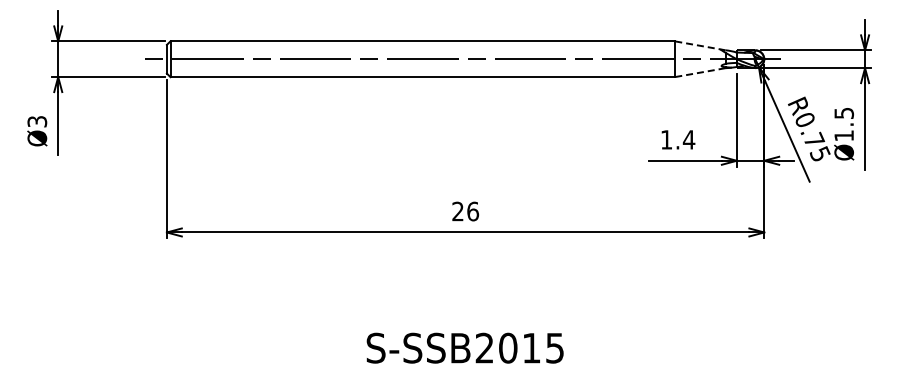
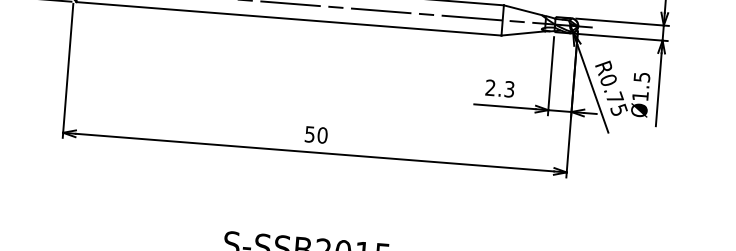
line: (700, 45) -> (525, 10), dashed -> solid
line: (700, 72) -> (523, 33), dashed -> solid
text: (678, 139) -> (500, 88), 1.4 -> 2.3
text: (465, 211) -> (316, 134), 26 -> 50

